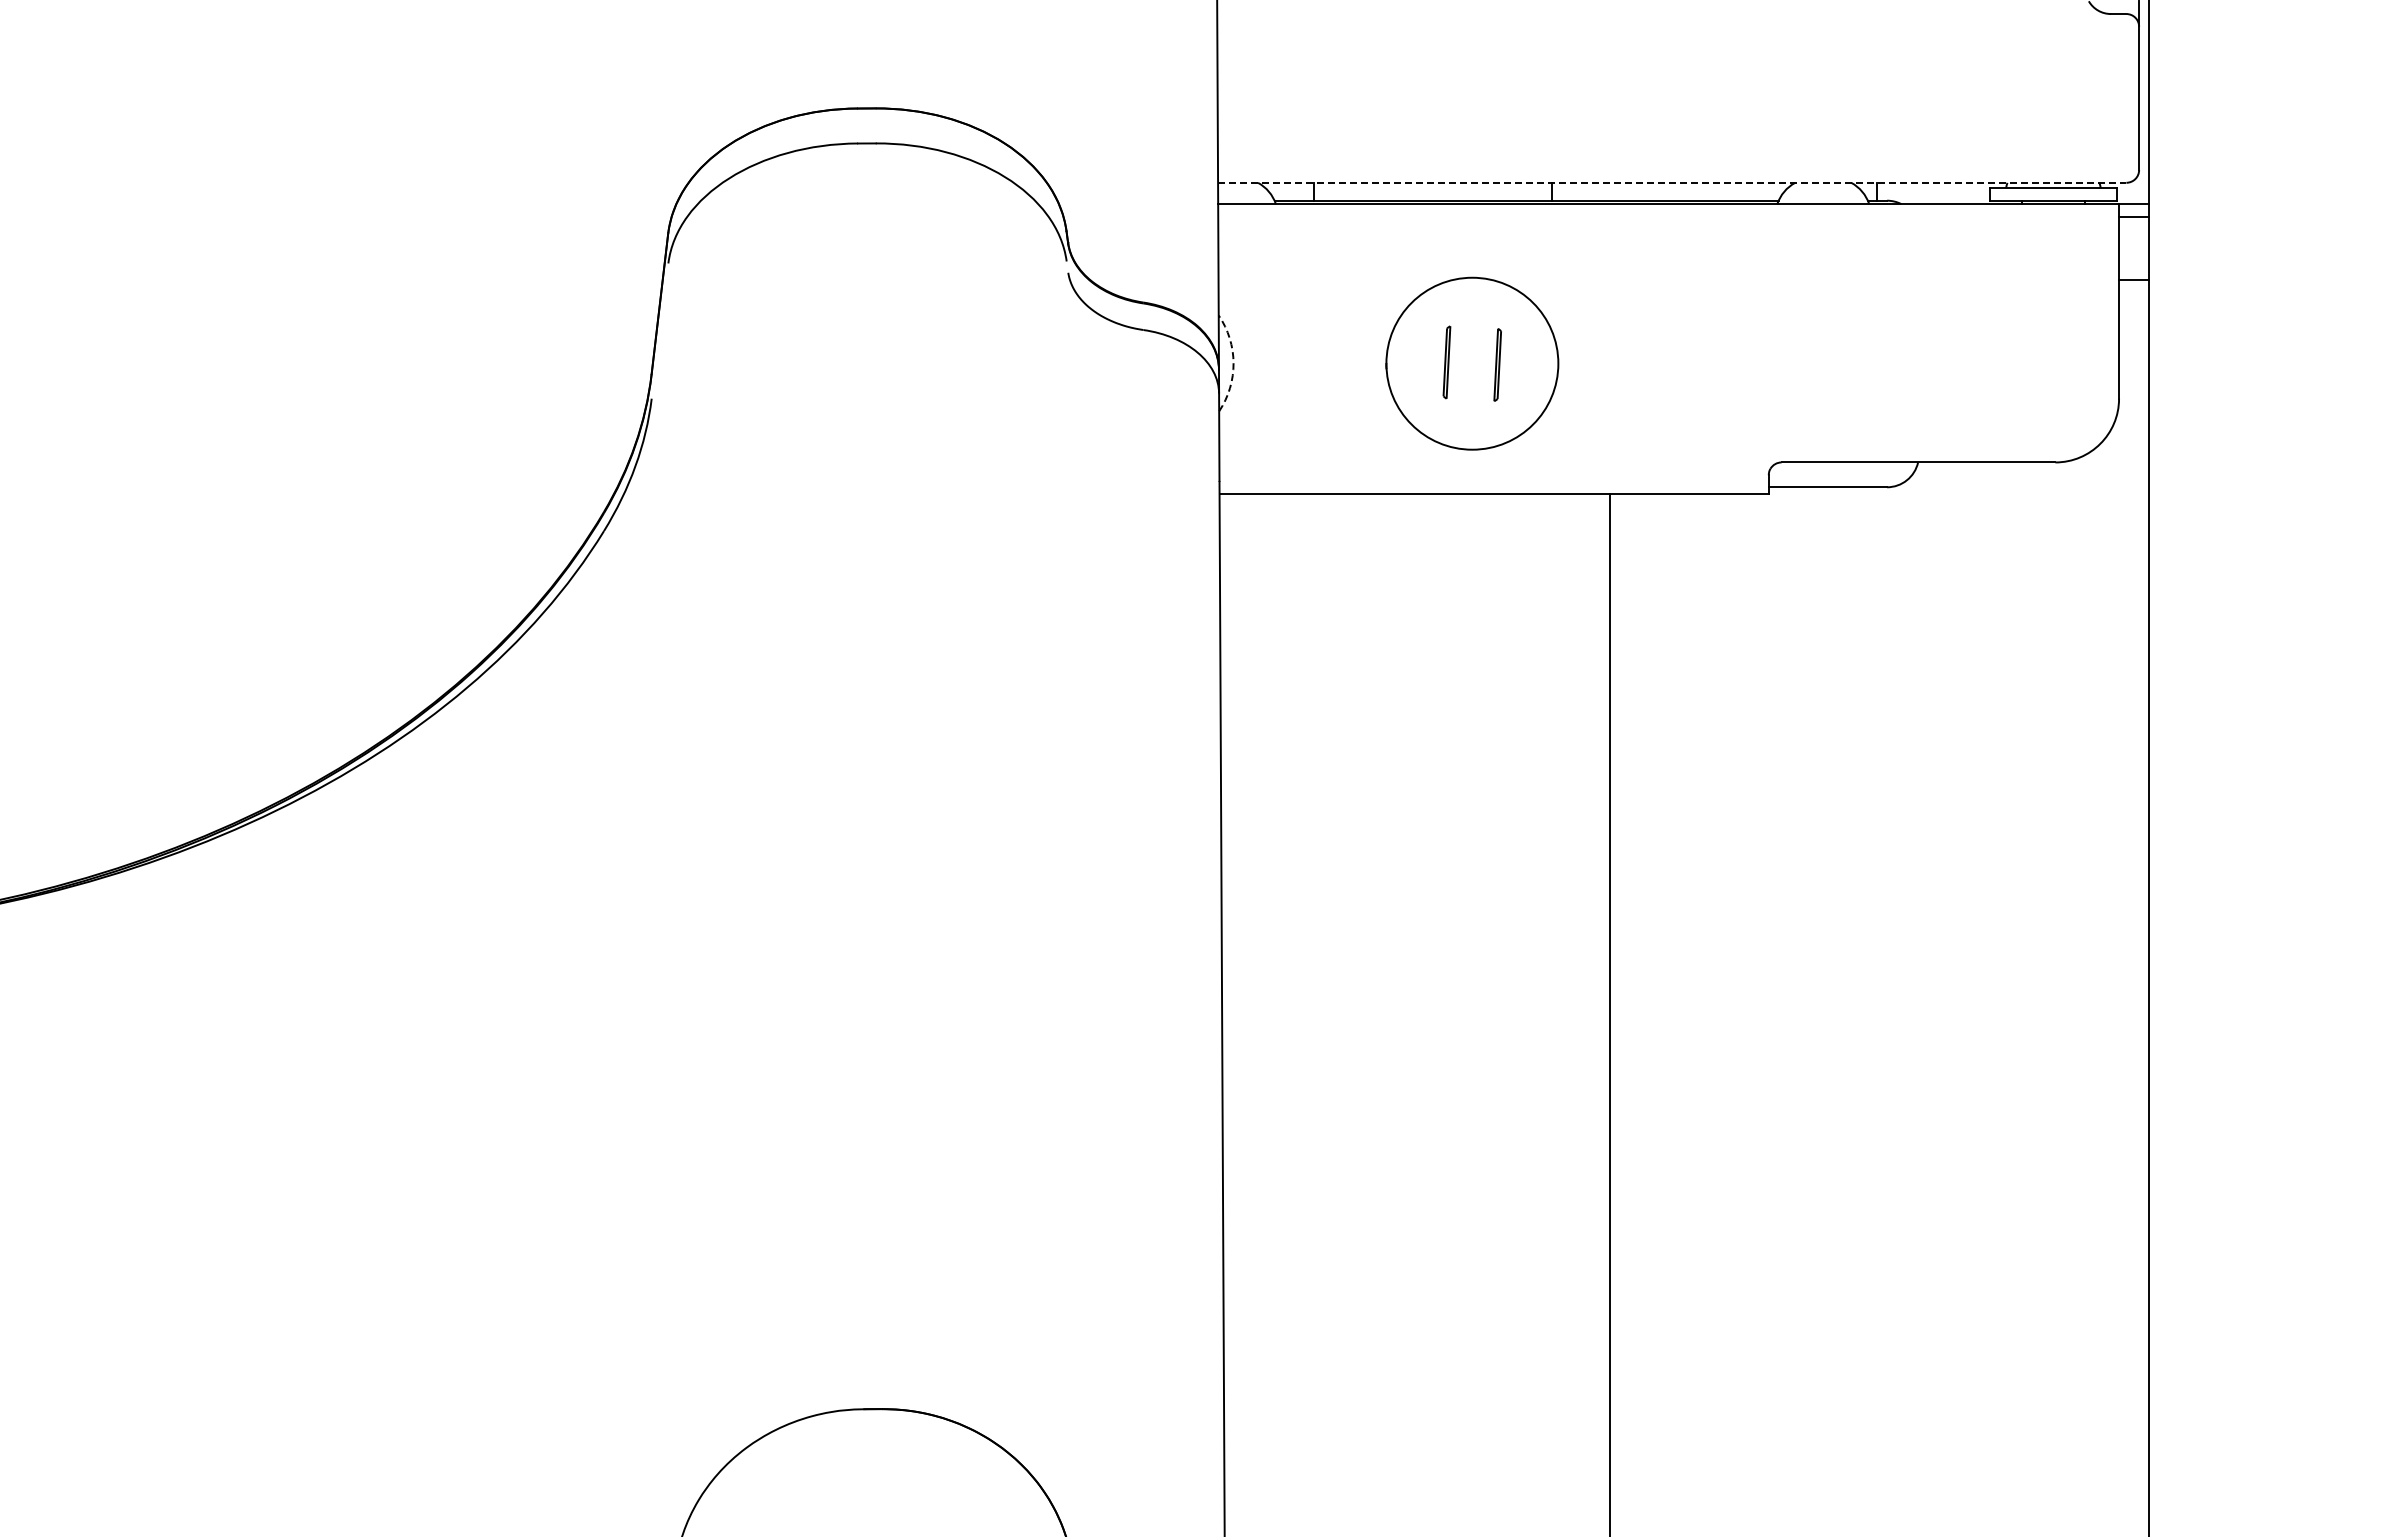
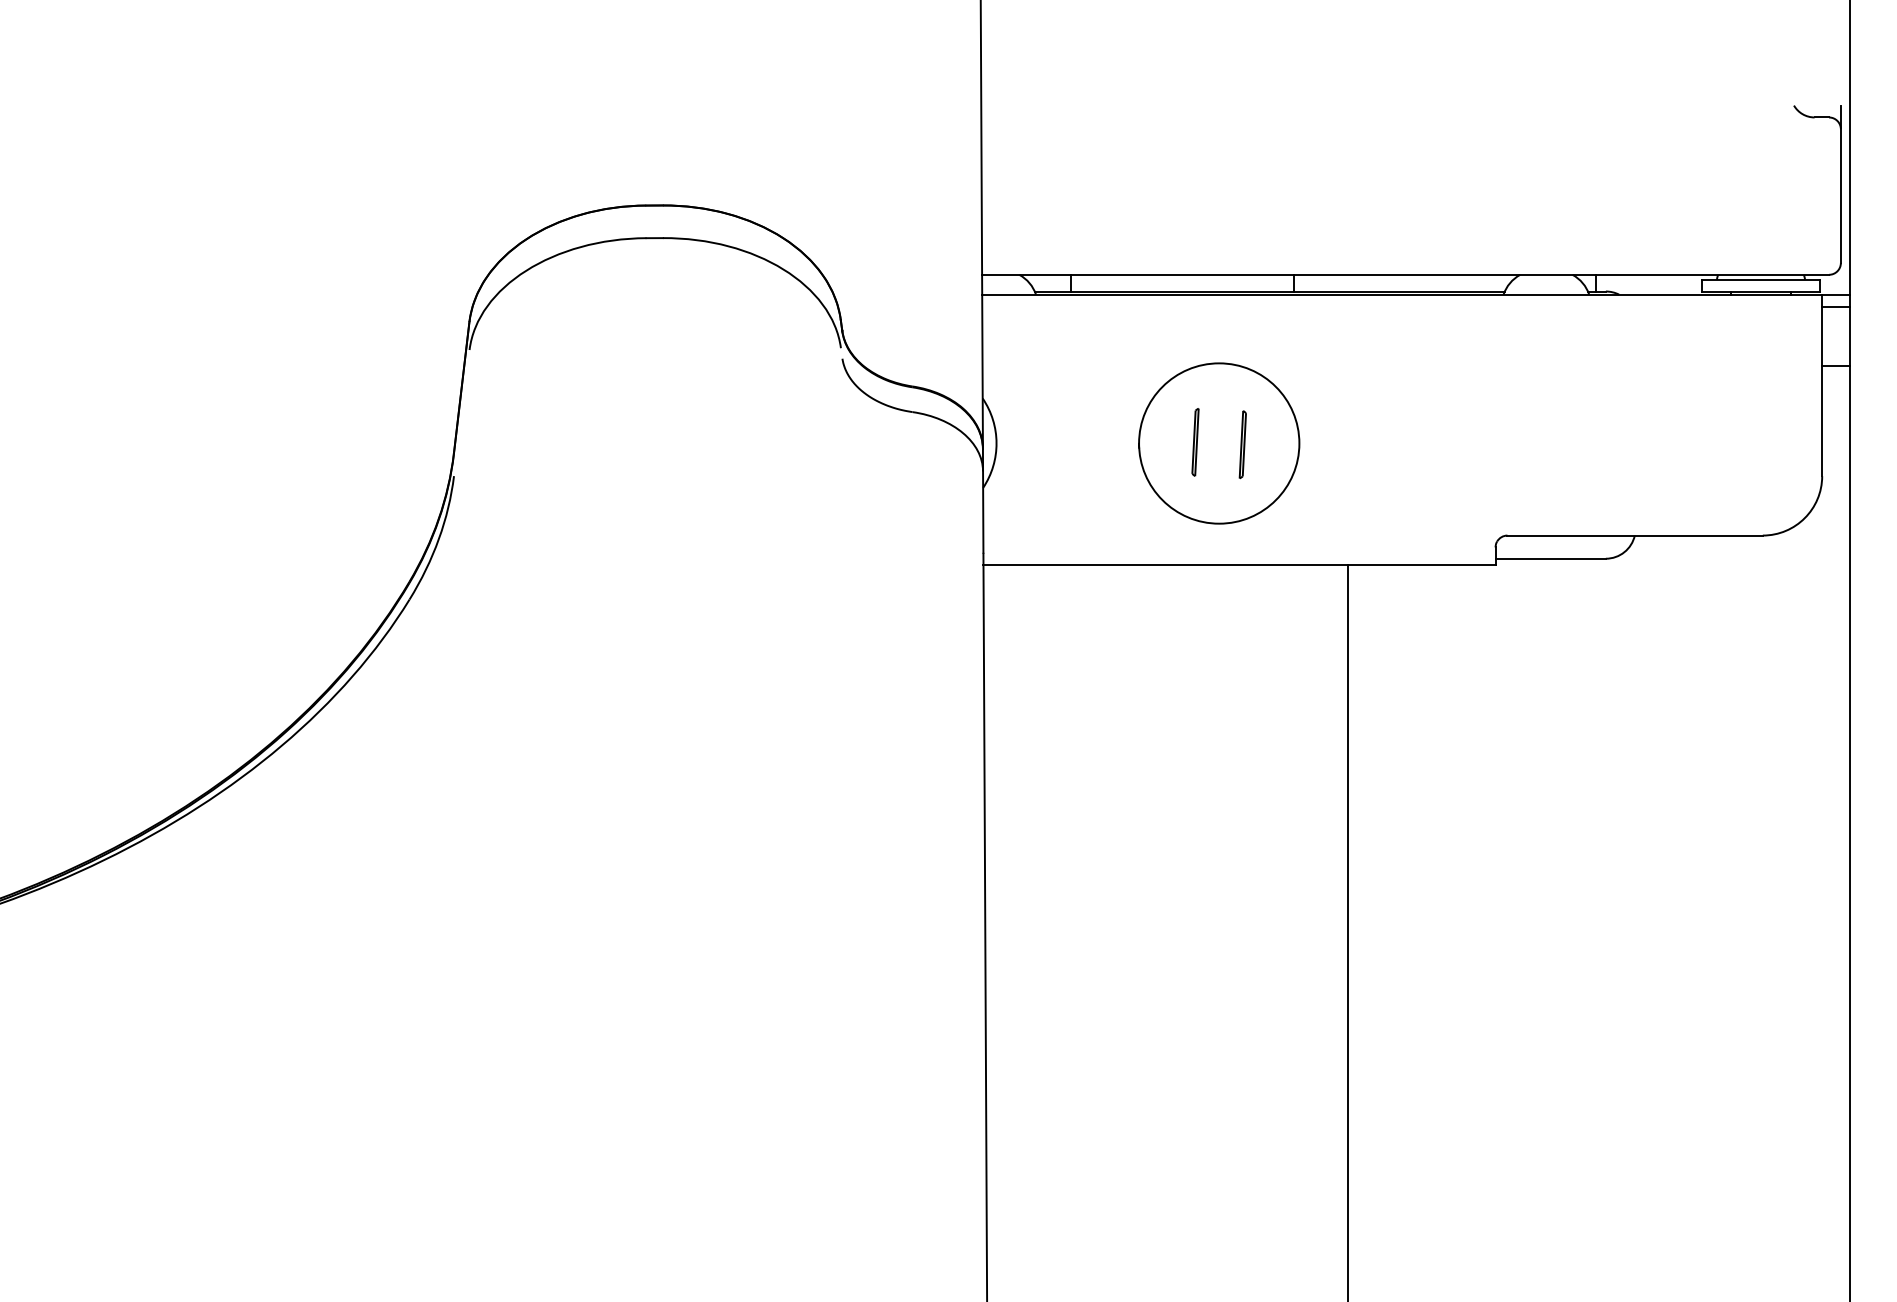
line: (1672, 182) -> (1405, 274), dashed -> solid
arc: (1233, 363) -> (996, 443), dashed -> solid

